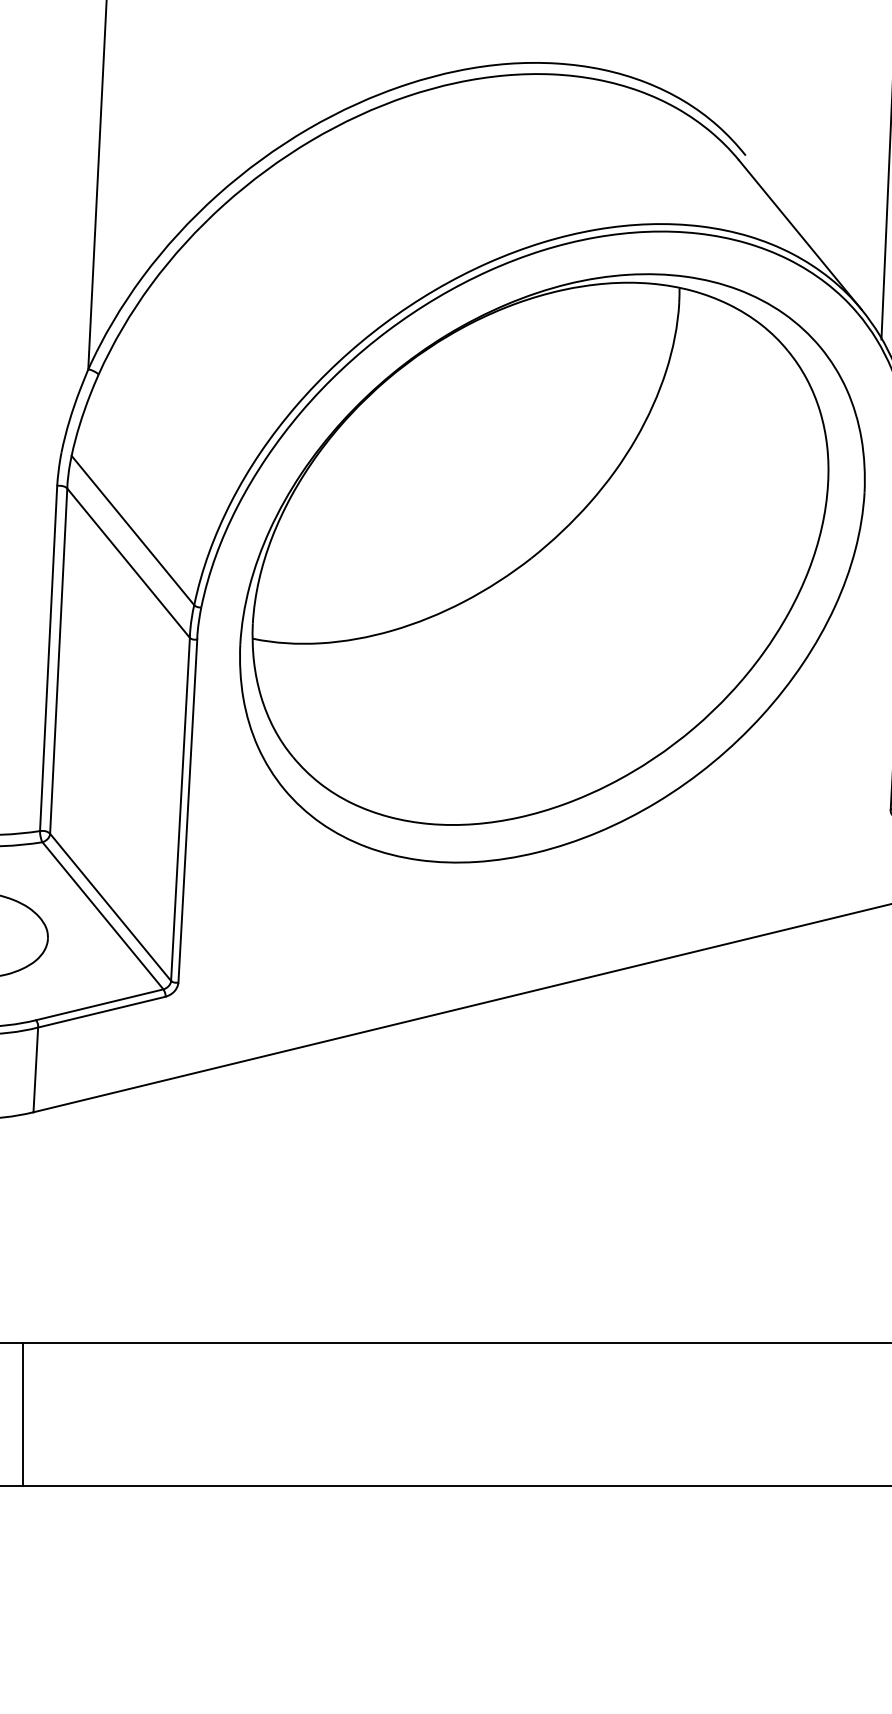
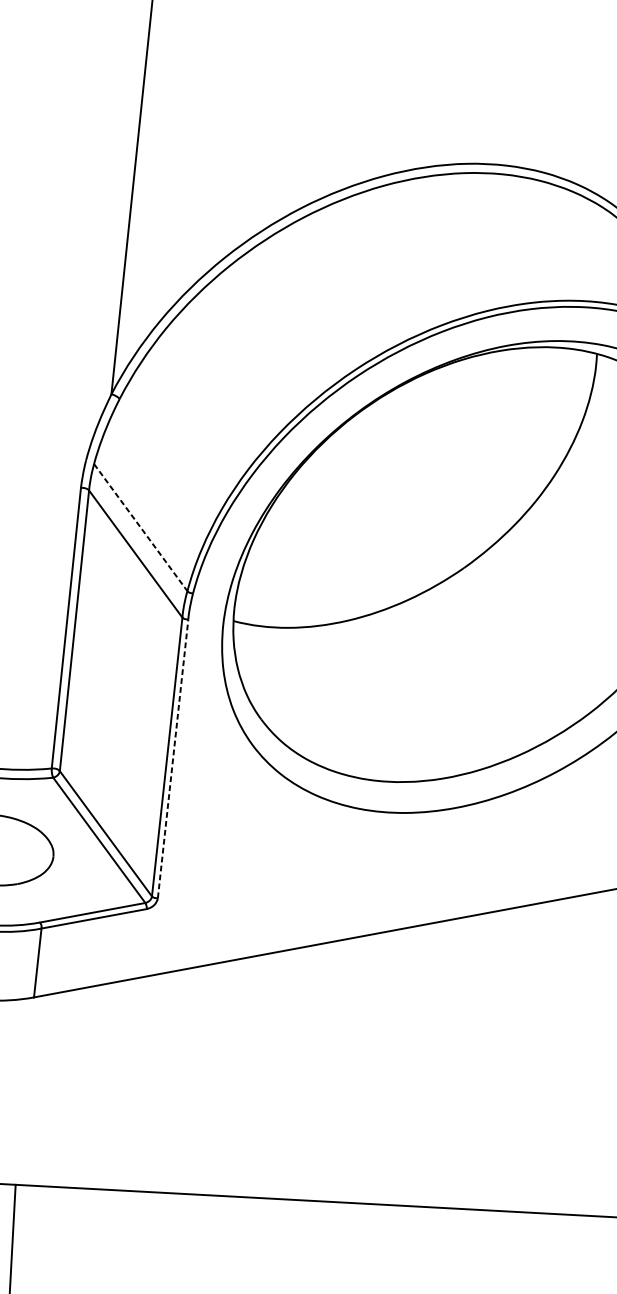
line: (132, 530) -> (140, 527), solid -> dashed
line: (187, 811) -> (172, 759), solid -> dashed

